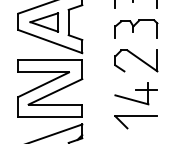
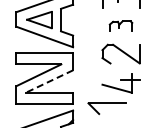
part: (135, 28) -> (120, 25), size x0.6
line: (54, 91) -> (48, 81), solid -> dashed
part: (135, 122) -> (106, 108), moved

